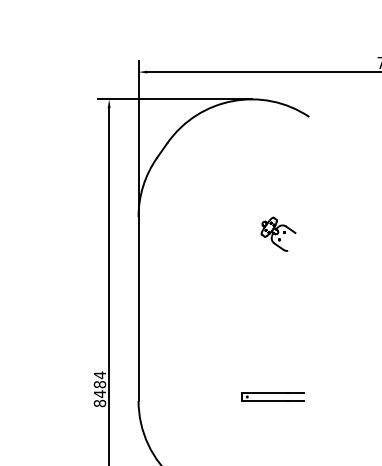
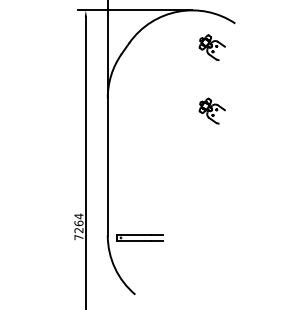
part: (278, 148) -> (212, 47), added
text: (99, 394) -> (78, 230), 8484 -> 7264
part: (272, 396) -> (139, 237), moved

